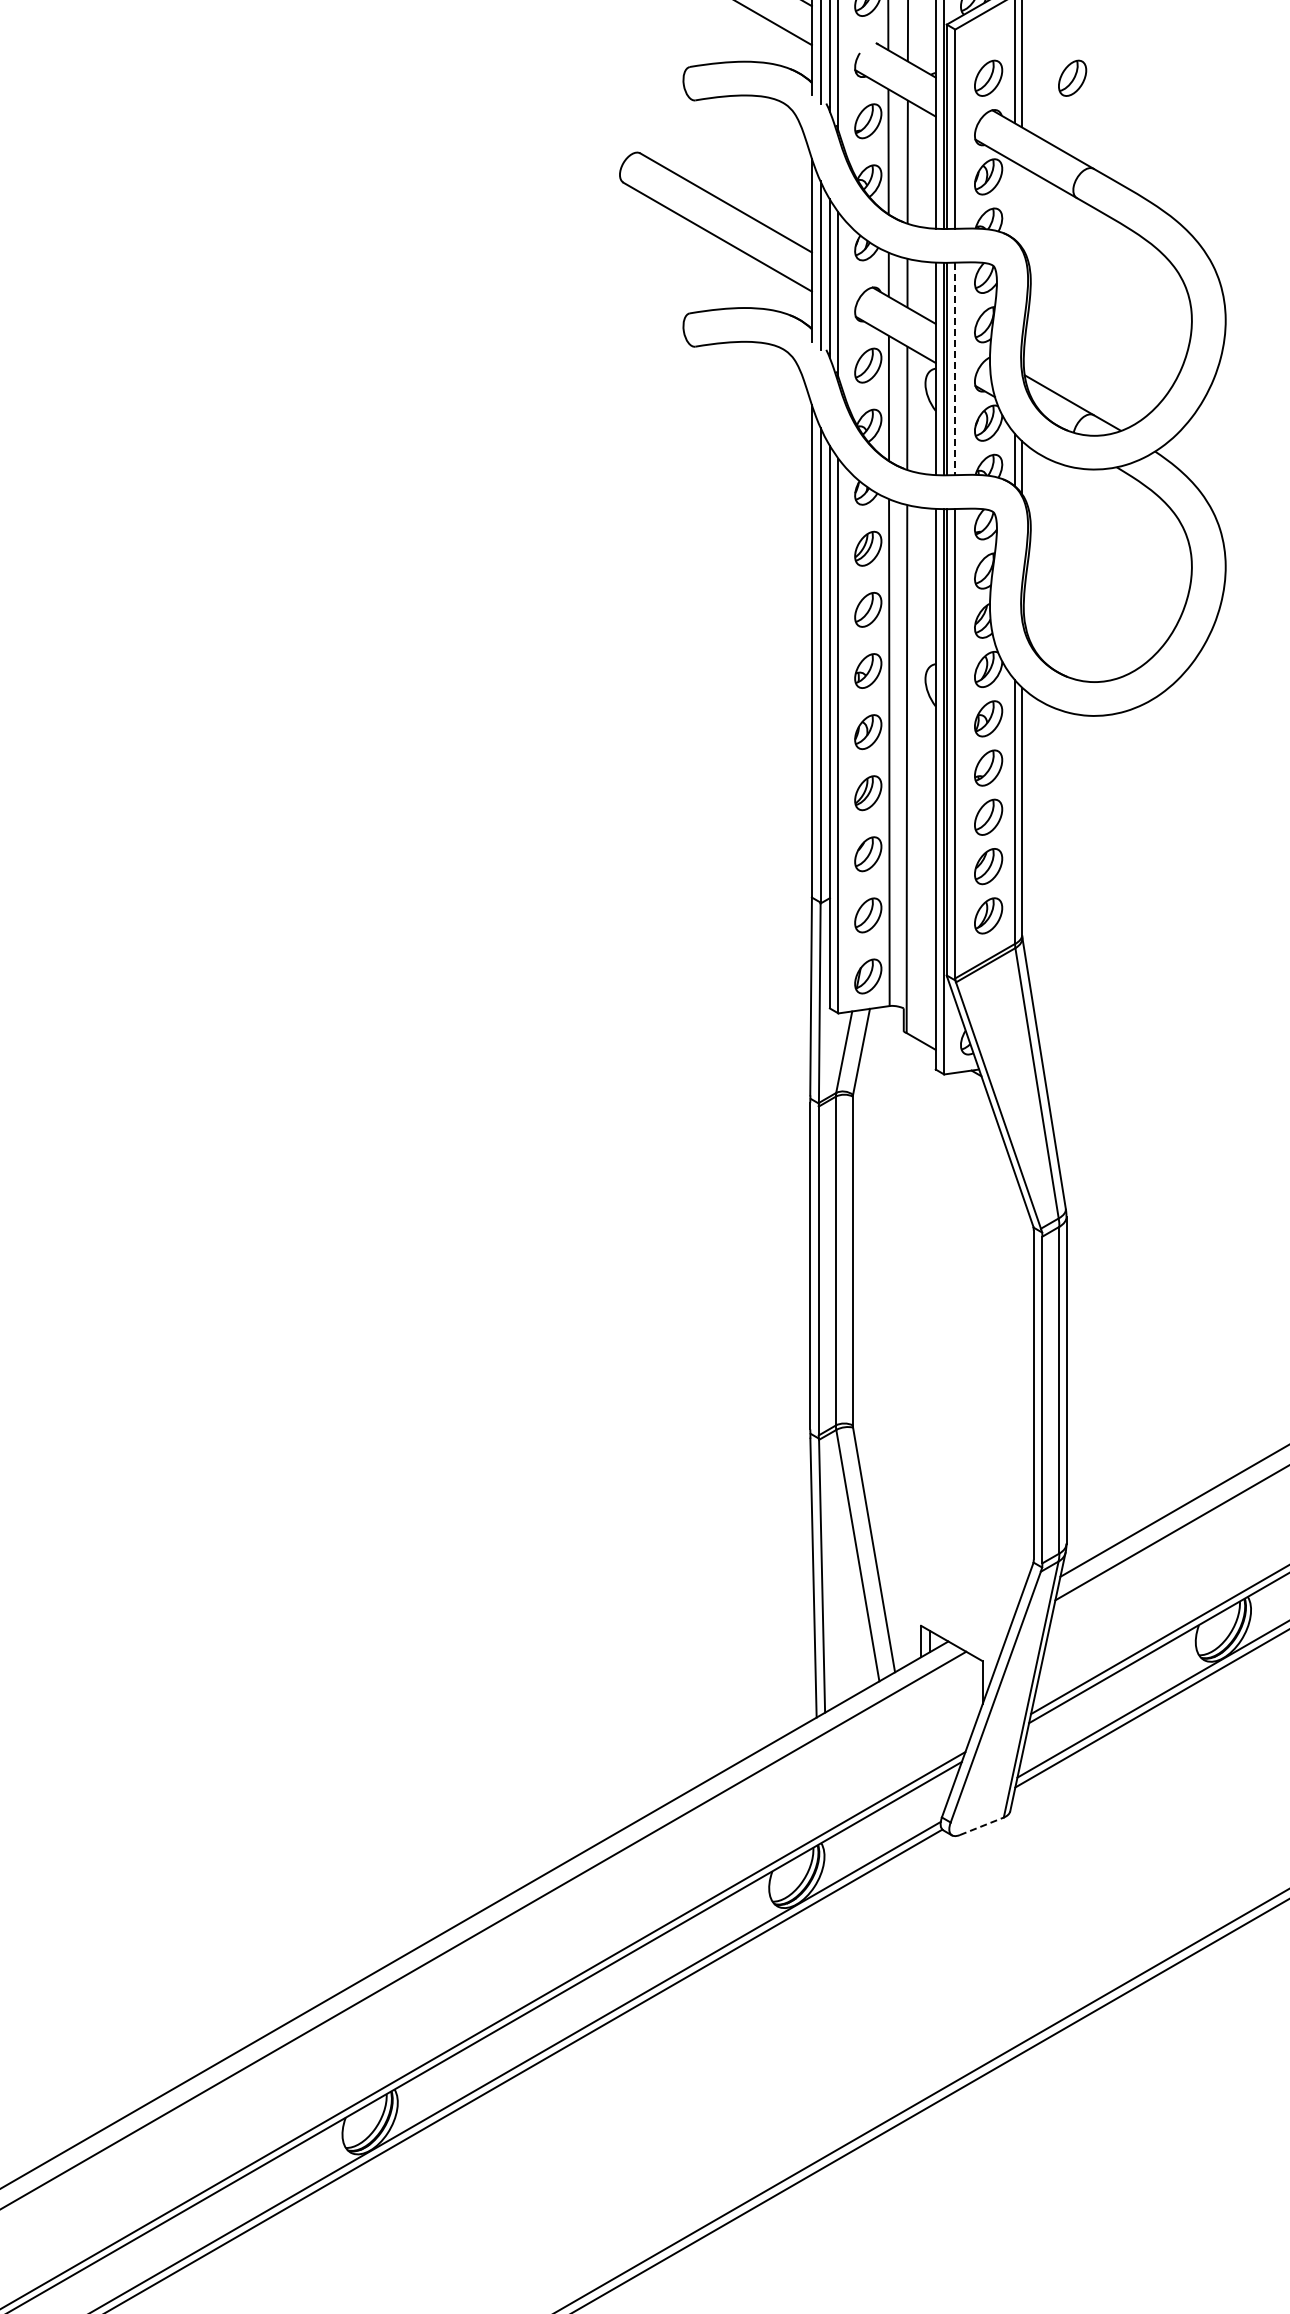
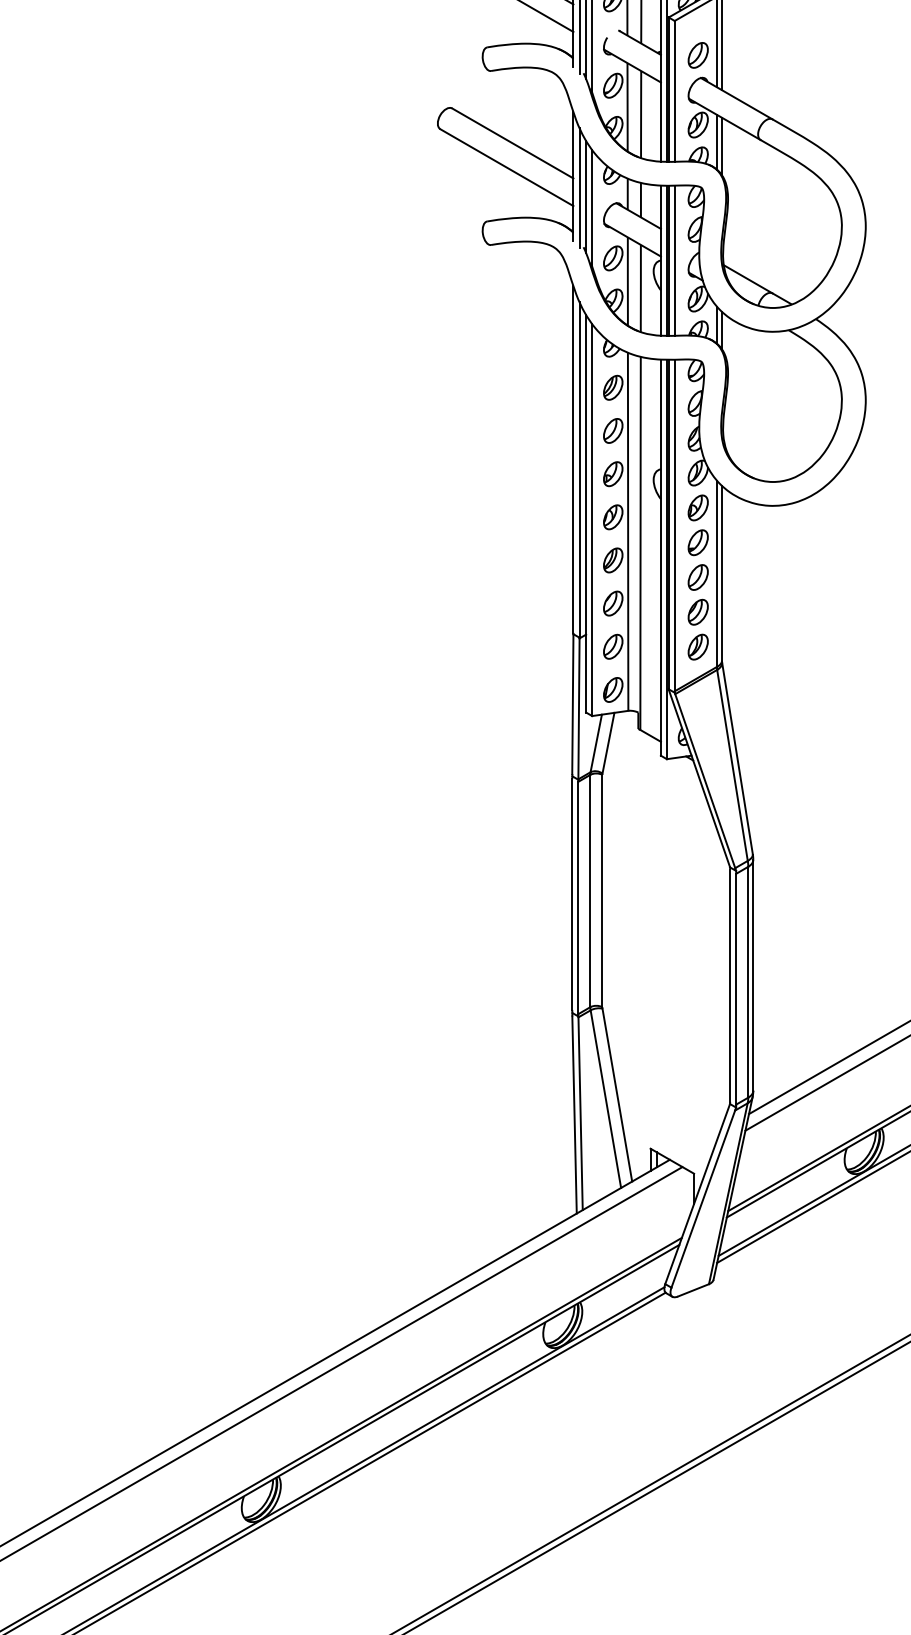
part: (1072, 77) -> (757, 54), removed
line: (1015, 201) -> (717, 142), added
line: (1022, 206) -> (722, 145), added
line: (955, 369) -> (674, 261), dashed -> solid
line: (981, 1826) -> (693, 1290), dashed -> solid

